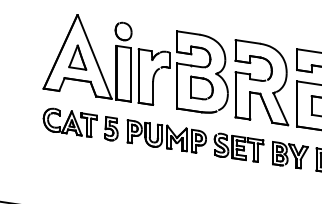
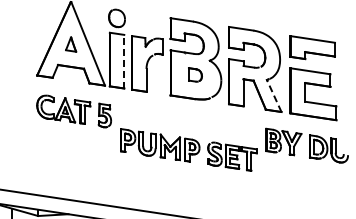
part: (77, 57) -> (70, 44), size x0.6
line: (131, 74) -> (124, 61), solid -> dashed
part: (202, 87) -> (195, 74), size x0.6
line: (281, 109) -> (274, 96), solid -> dashed
part: (195, 140) -> (188, 149), moved

